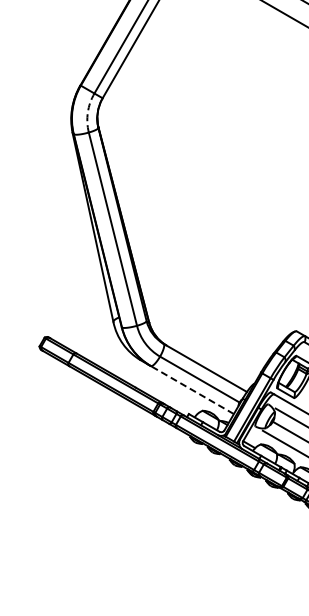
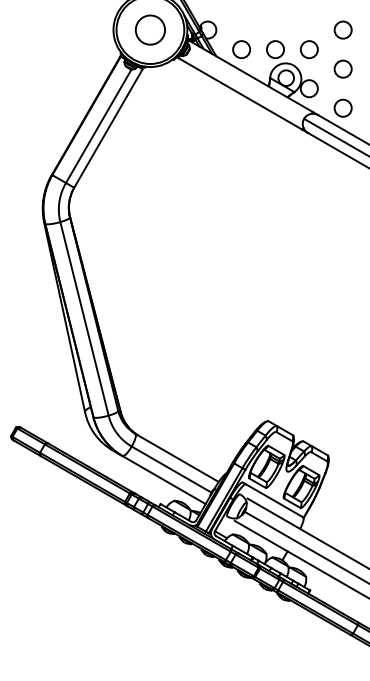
arc: (87, 112) -> (59, 202), dashed -> solid
line: (191, 389) -> (163, 479), dashed -> solid

